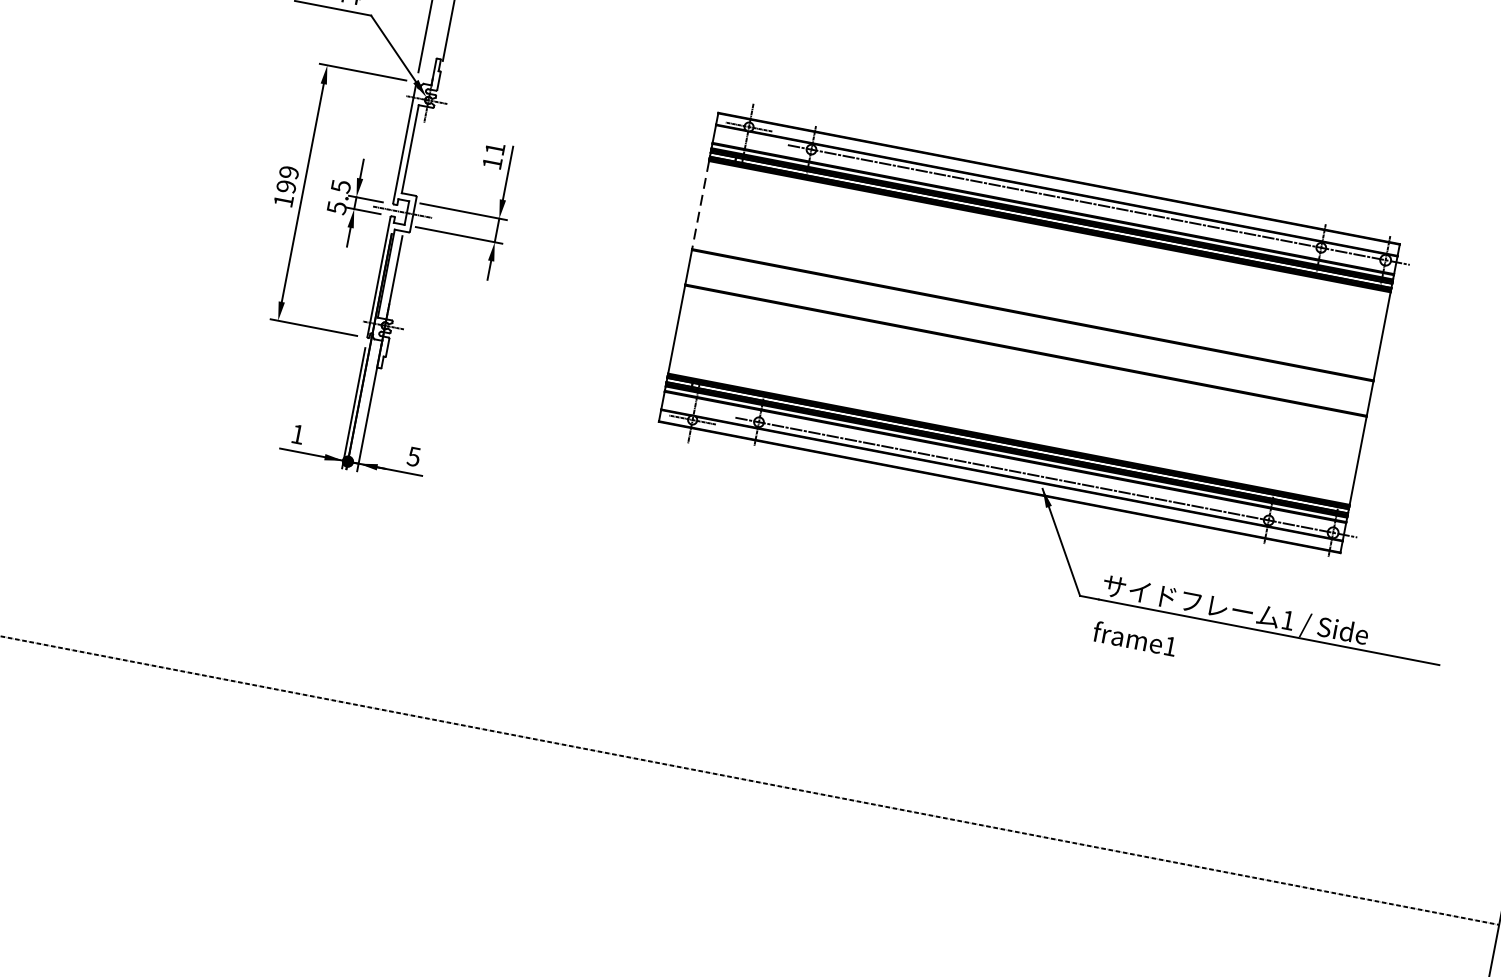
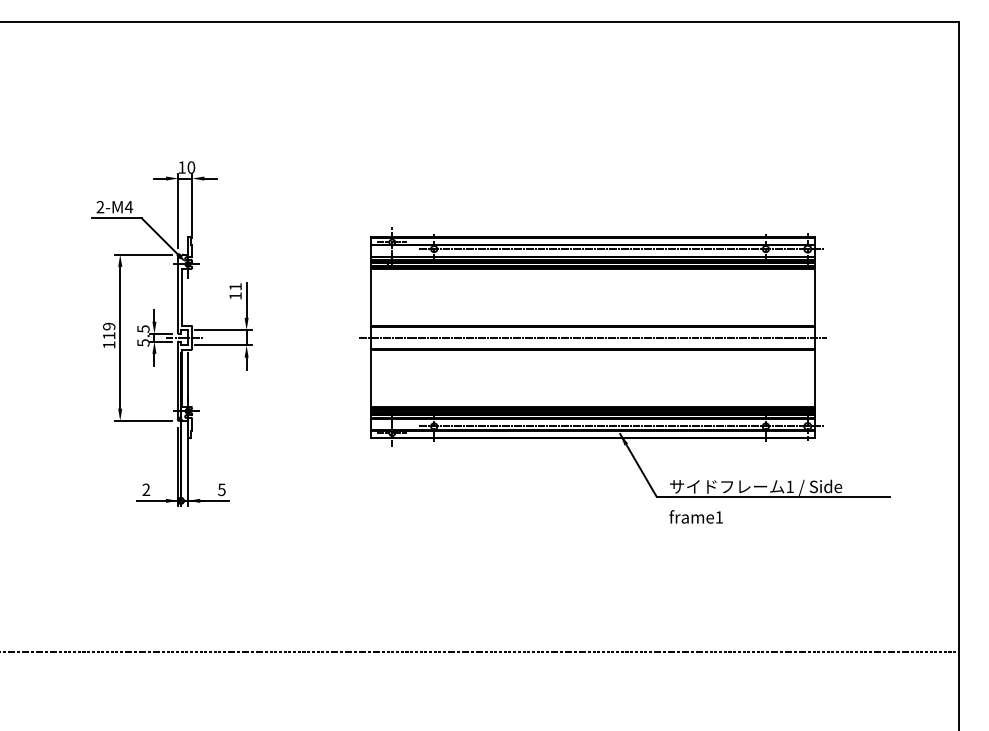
text: (286, 186) -> (109, 335), 199 -> 119
line: (700, 205) -> (371, 297), dashed -> solid
line: (1028, 332) -> (592, 337), added
text: (298, 433) -> (146, 489), 1 -> 2

